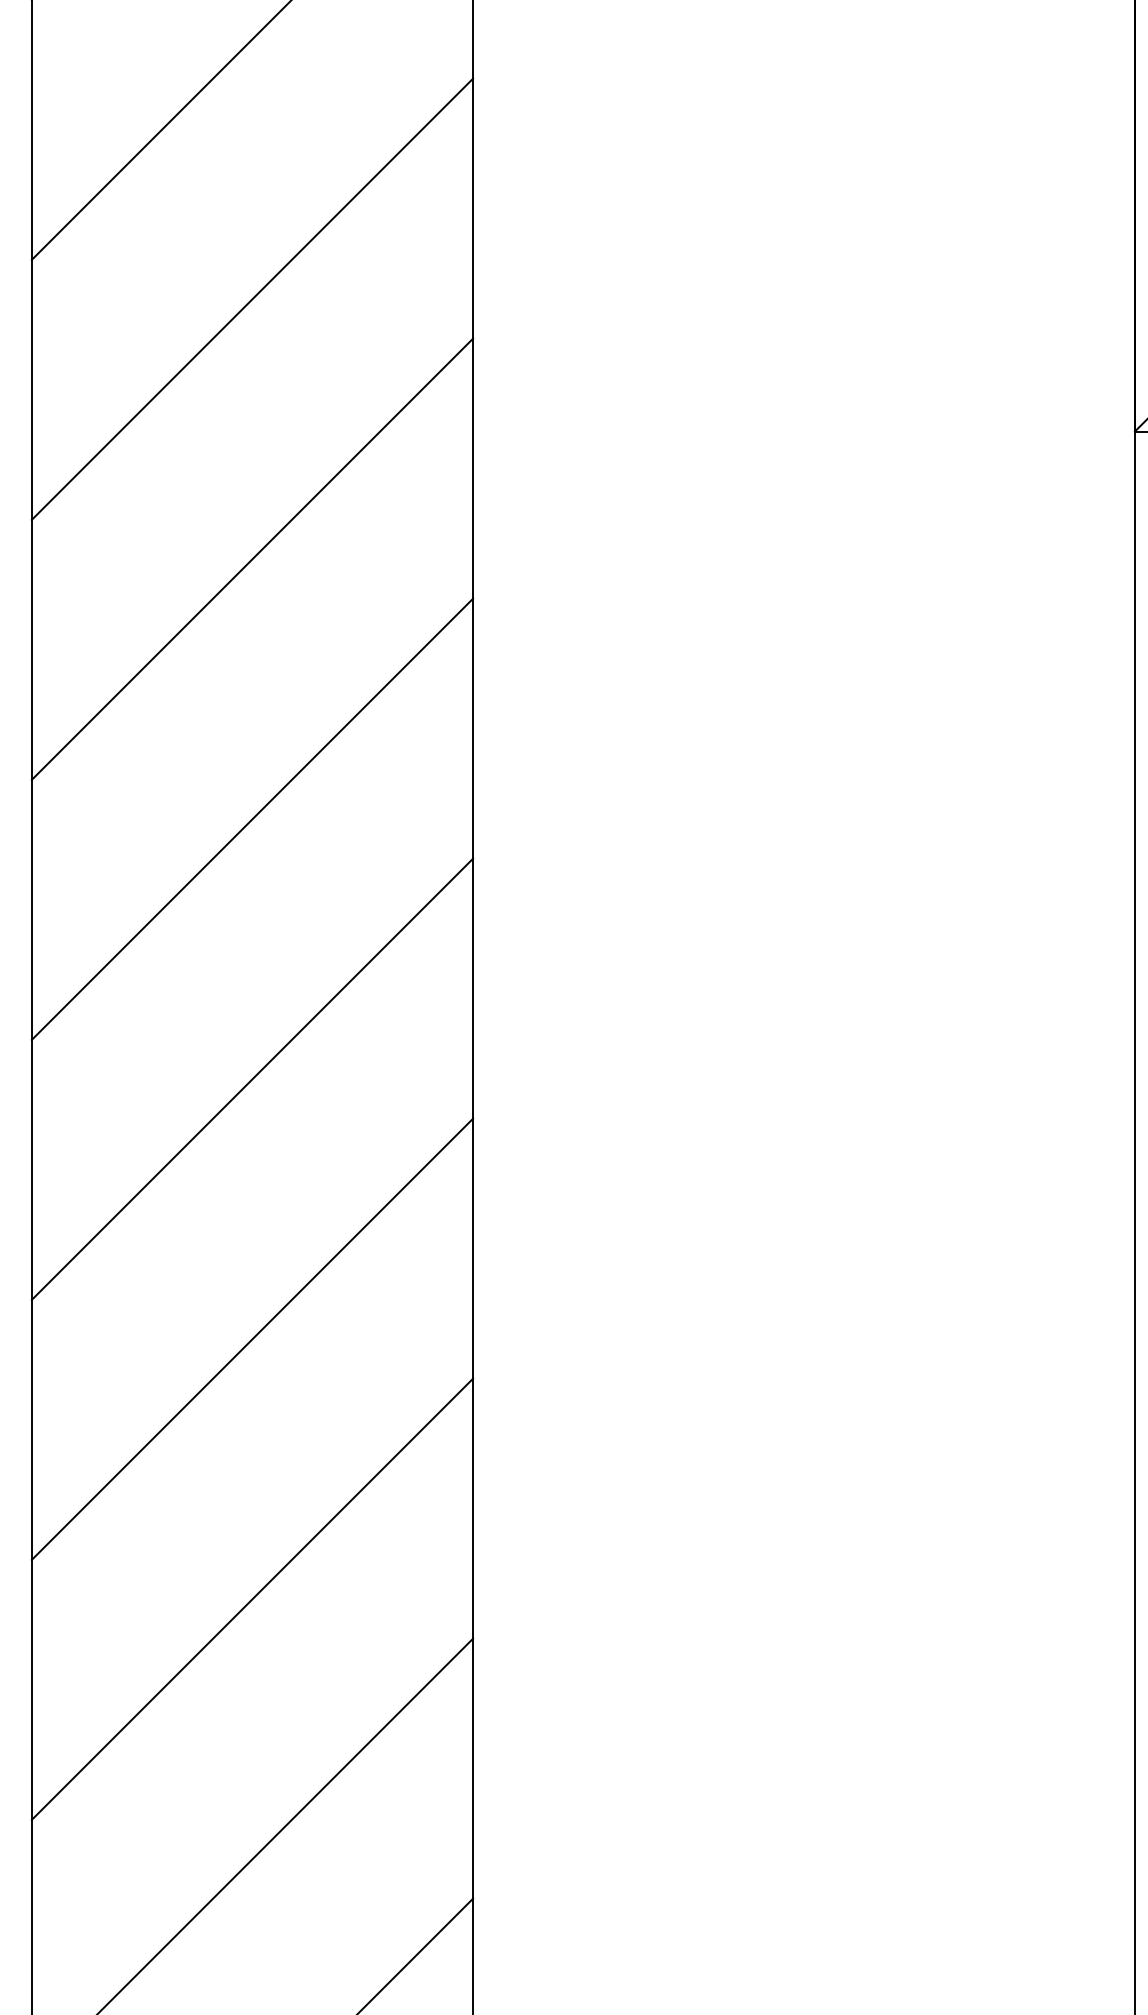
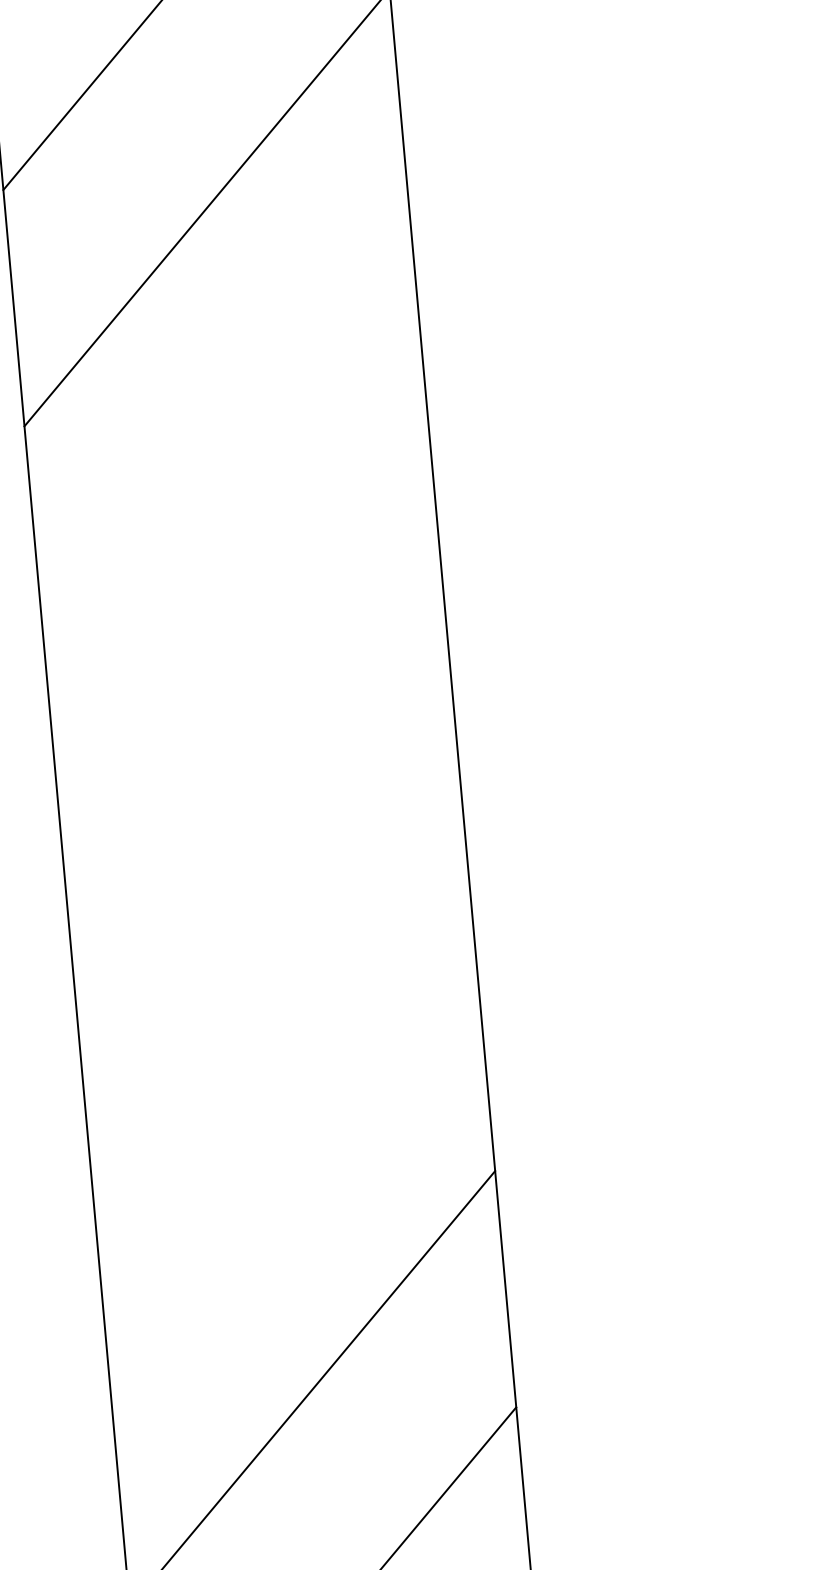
line: (252, 558) -> (228, 443), removed
line: (252, 818) -> (249, 679), removed
line: (252, 1078) -> (270, 916), removed
line: (252, 1338) -> (291, 1152), removed

